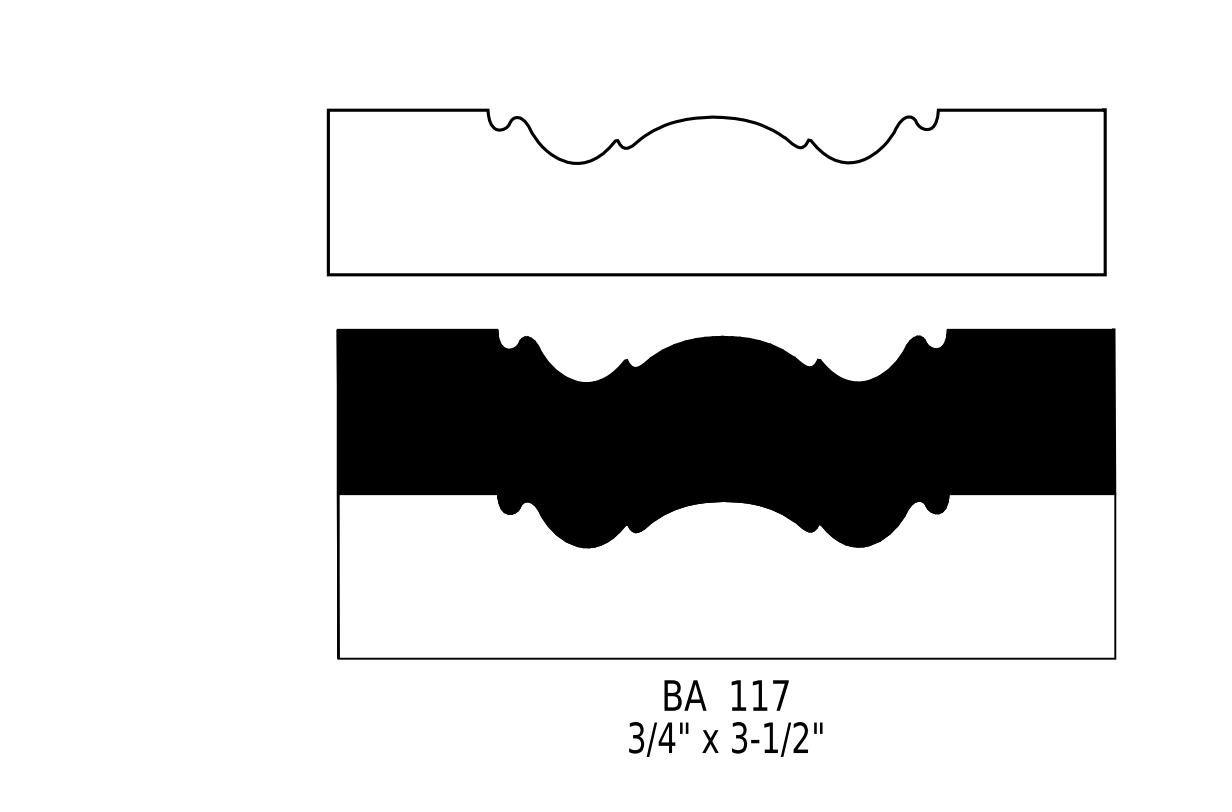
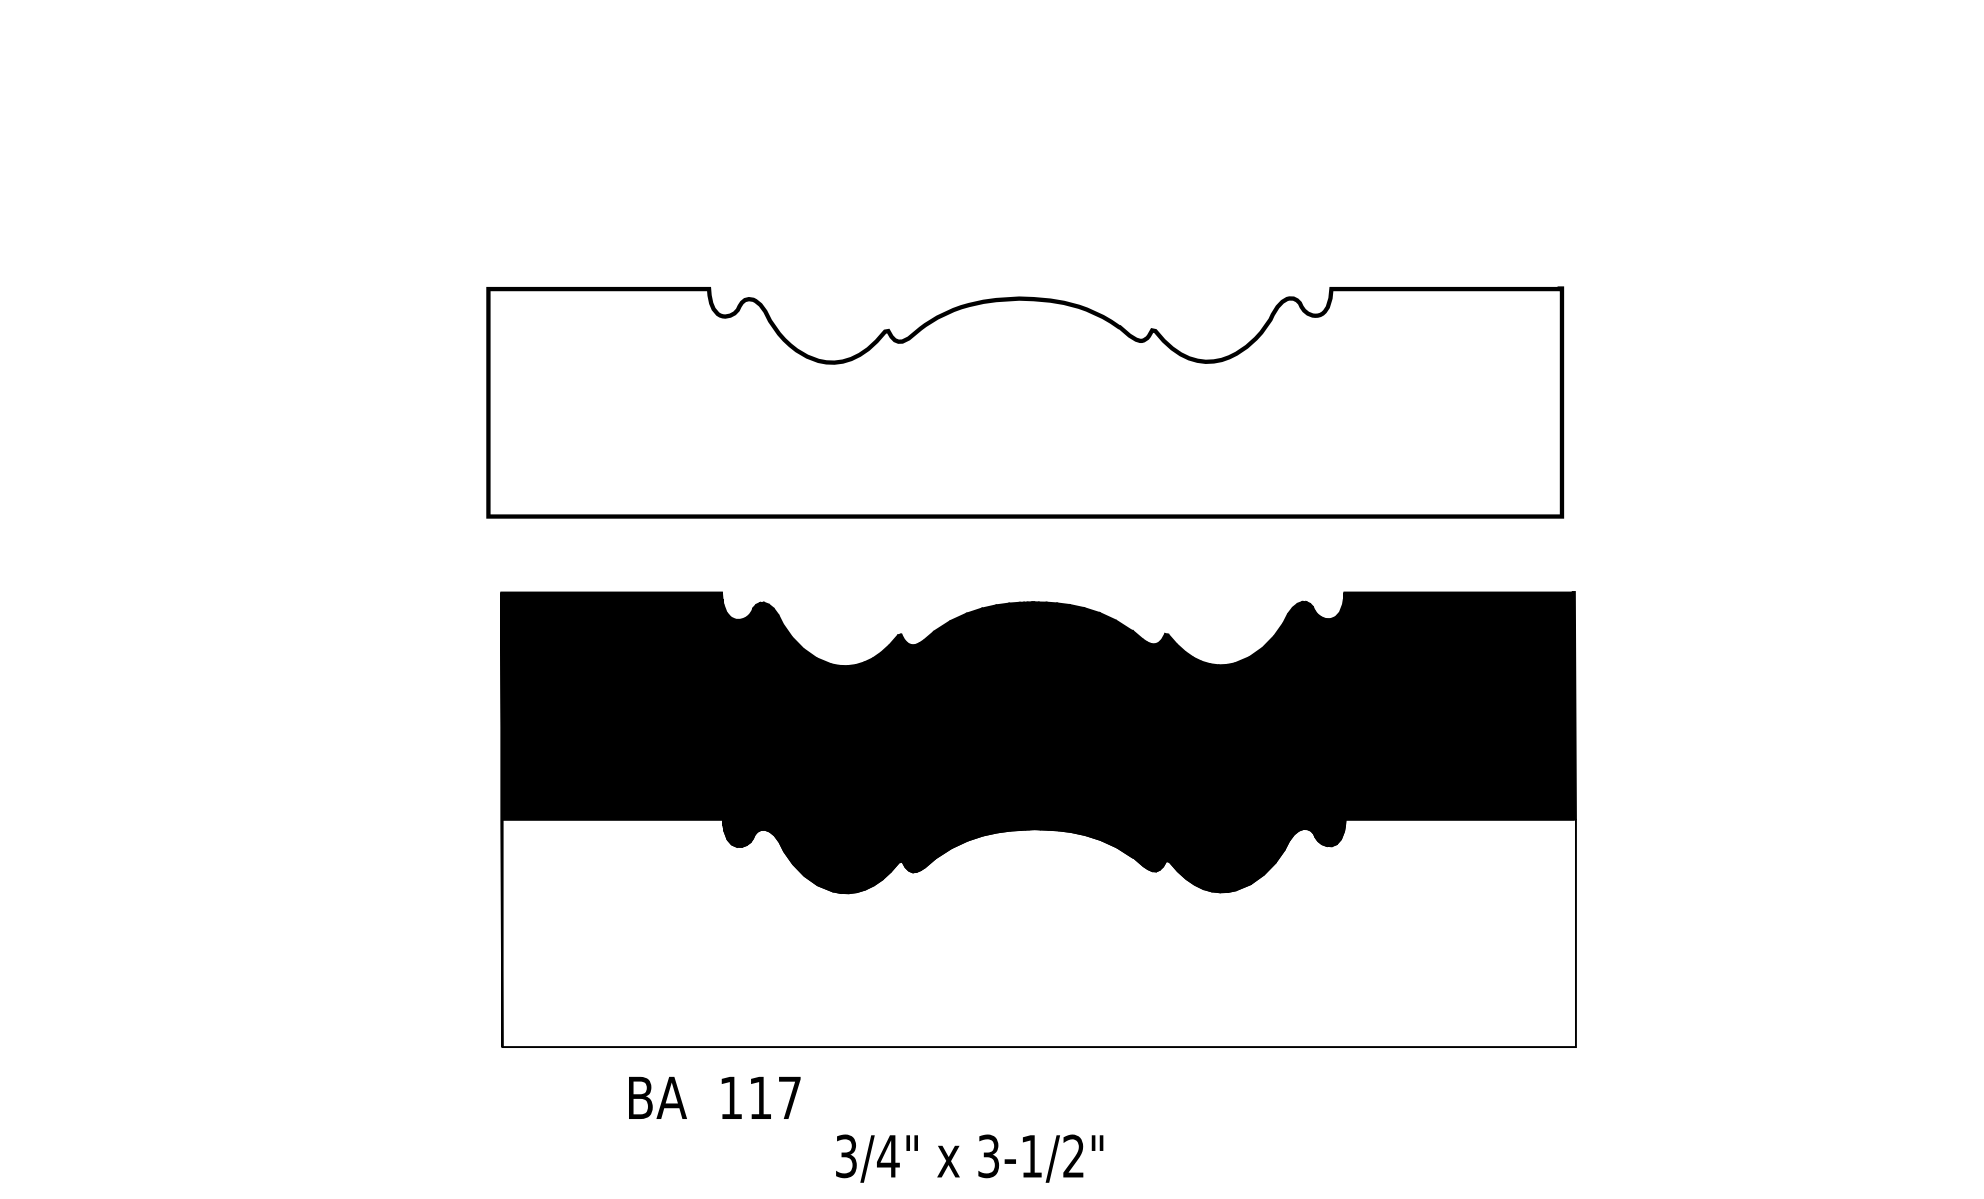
text: (726, 695) -> (714, 1097), moved
text: (725, 739) -> (969, 1158), moved

